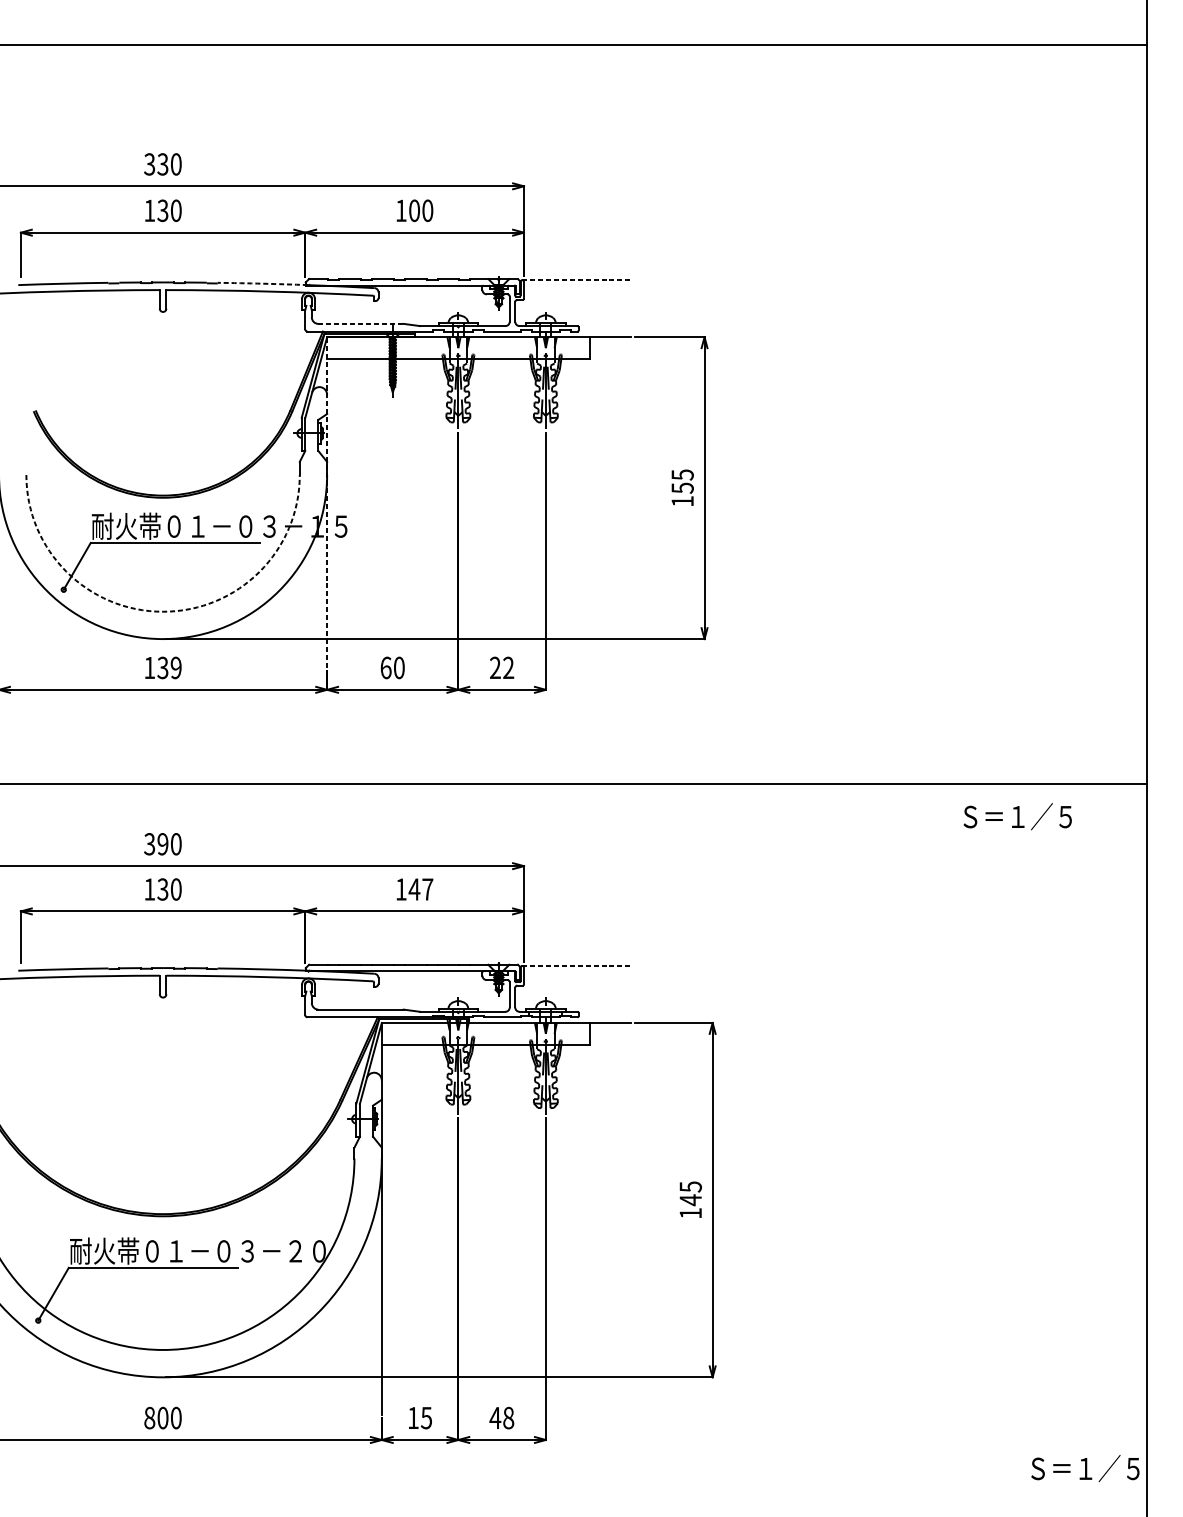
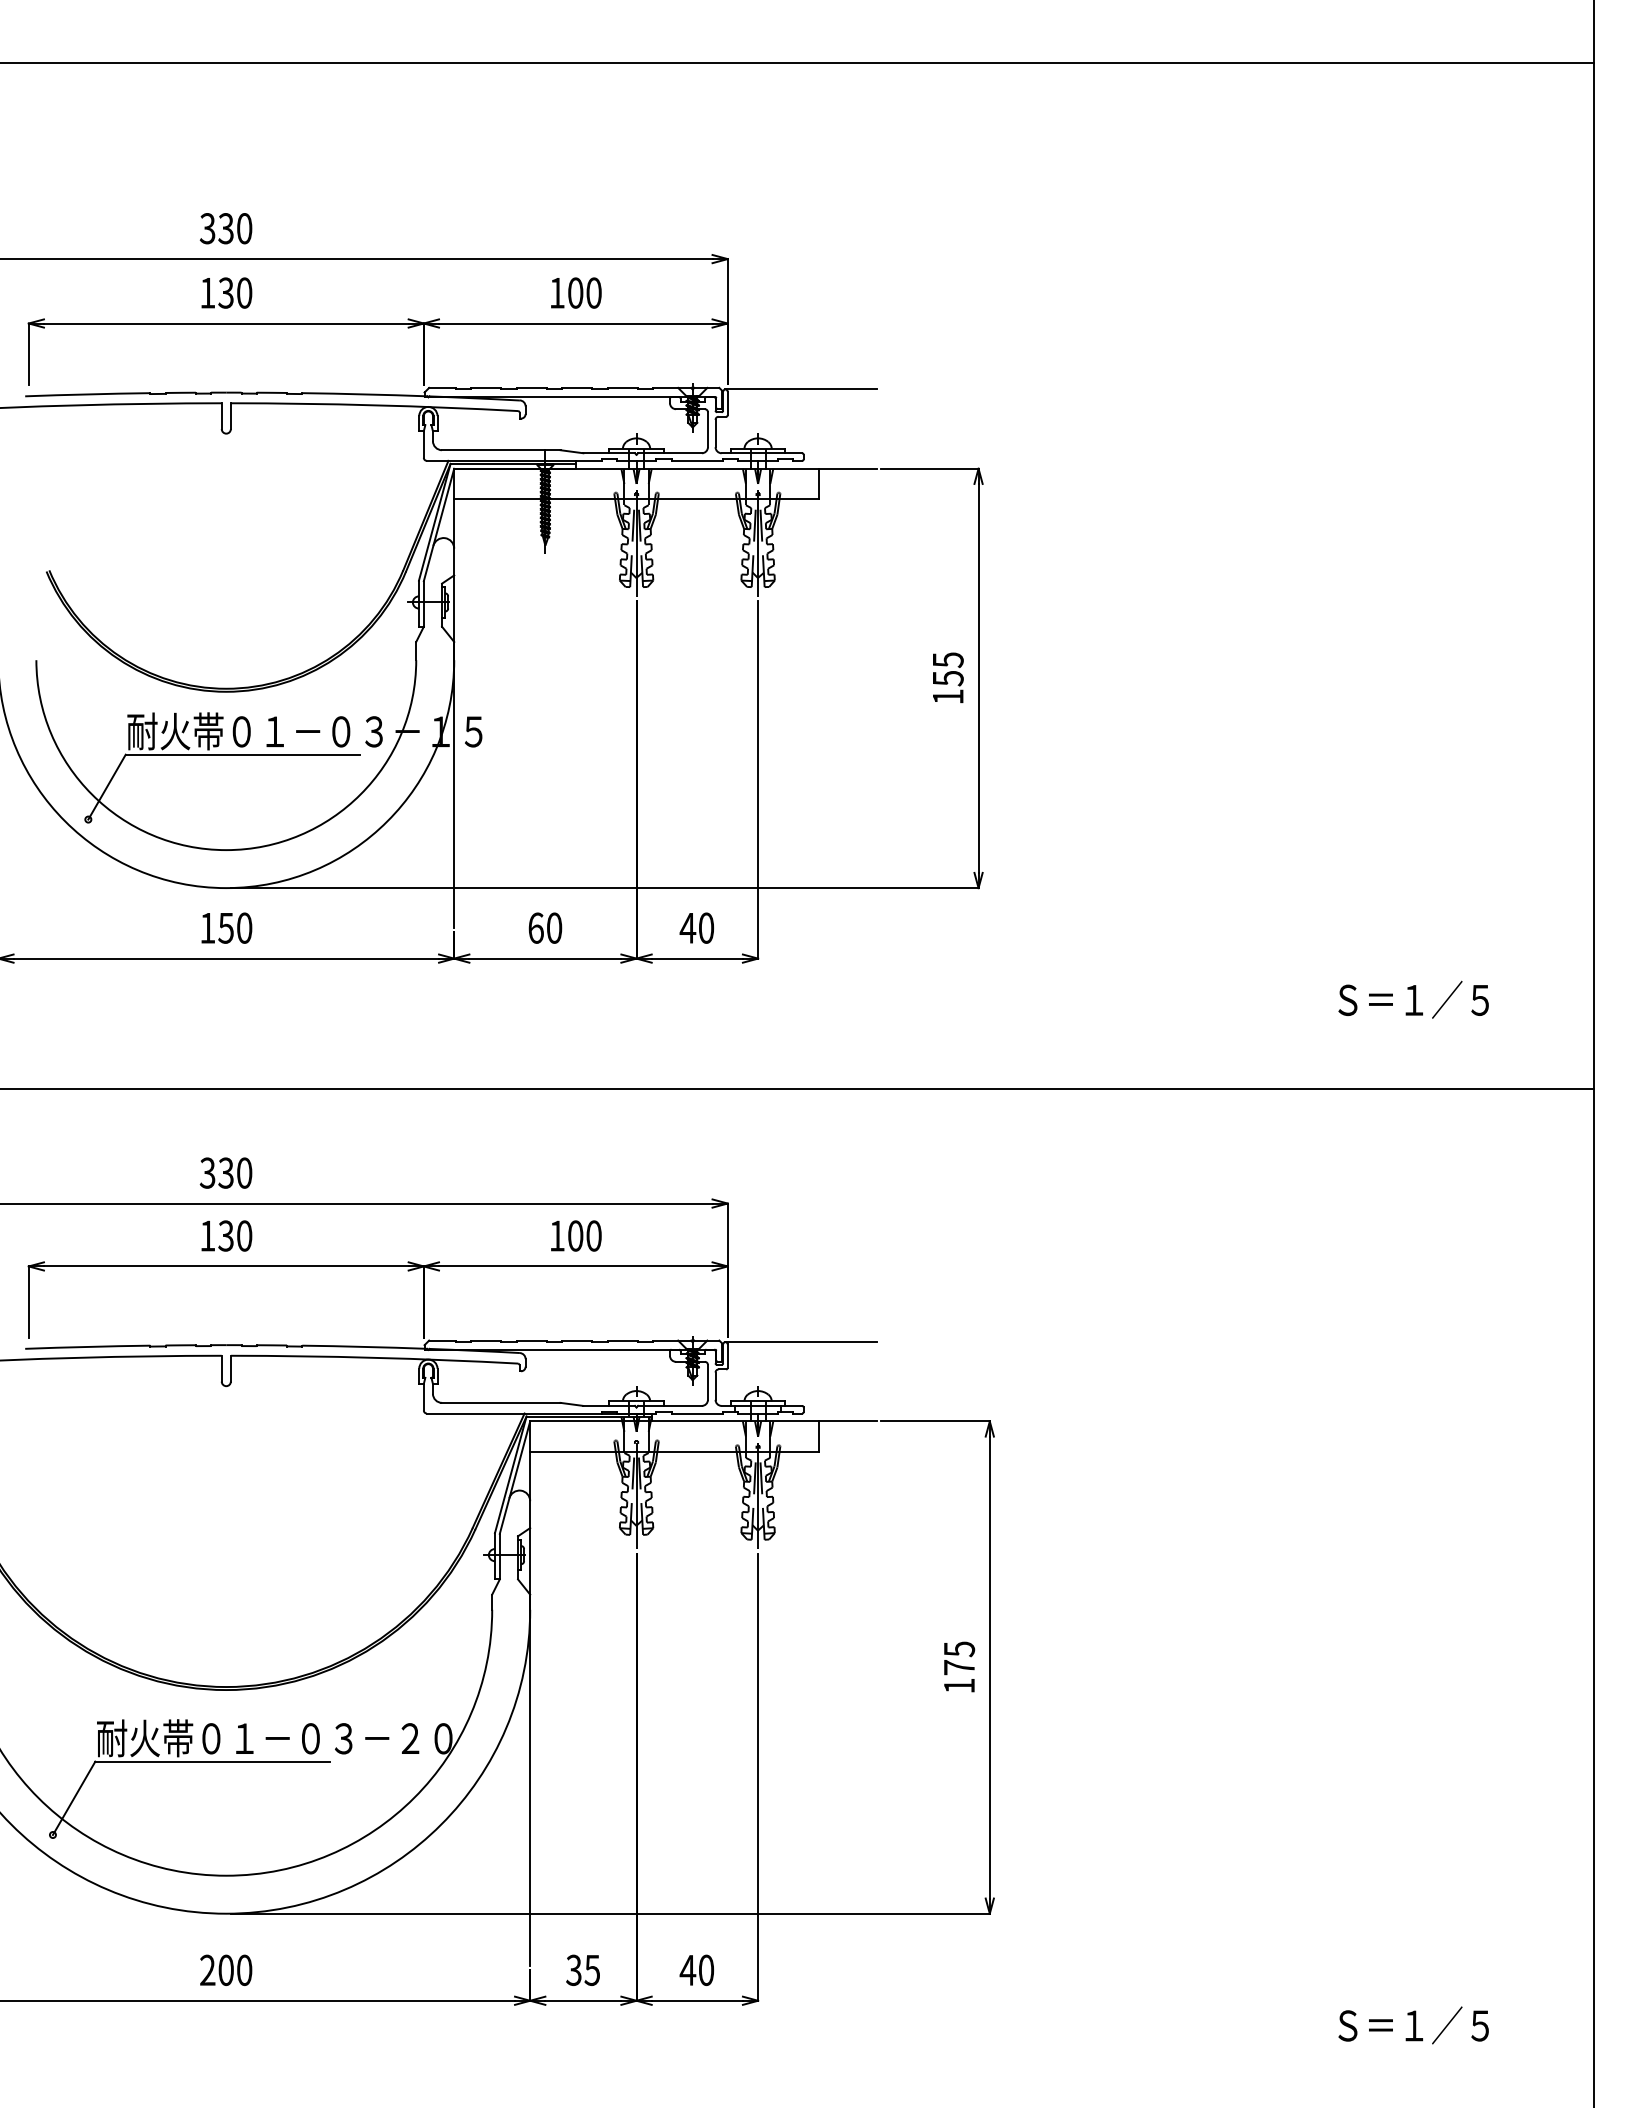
line: (577, 280) -> (801, 389), dashed -> solid
arc: (262, 283) -> (364, 394), dashed -> solid
line: (361, 324) -> (501, 450), dashed -> solid
line: (327, 502) -> (454, 698), dashed -> solid
arc: (163, 612) -> (226, 850), dashed -> solid
text: (169, 667) -> (235, 927), 139 -> 150
text: (501, 667) -> (696, 927), 22 -> 40
text: (1017, 816) -> (1413, 999), moved
text: (162, 843) -> (225, 1172), 390 -> 330
text: (420, 889) -> (584, 1235), 147 -> 100
line: (577, 966) -> (801, 1342), dashed -> solid
text: (690, 1200) -> (959, 1667), 145 -> 175
text: (149, 1417) -> (207, 1969), 800 -> 200
text: (412, 1418) -> (573, 1970), 15 -> 35
text: (508, 1418) -> (706, 1970), 48 -> 40
text: (1085, 1468) -> (1413, 2025), moved

